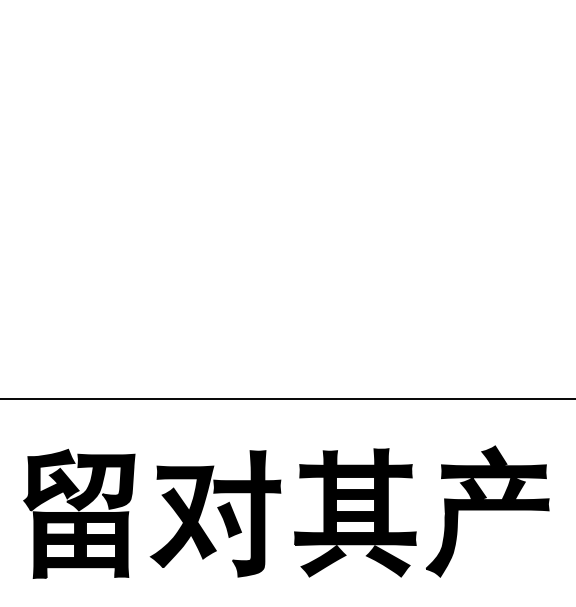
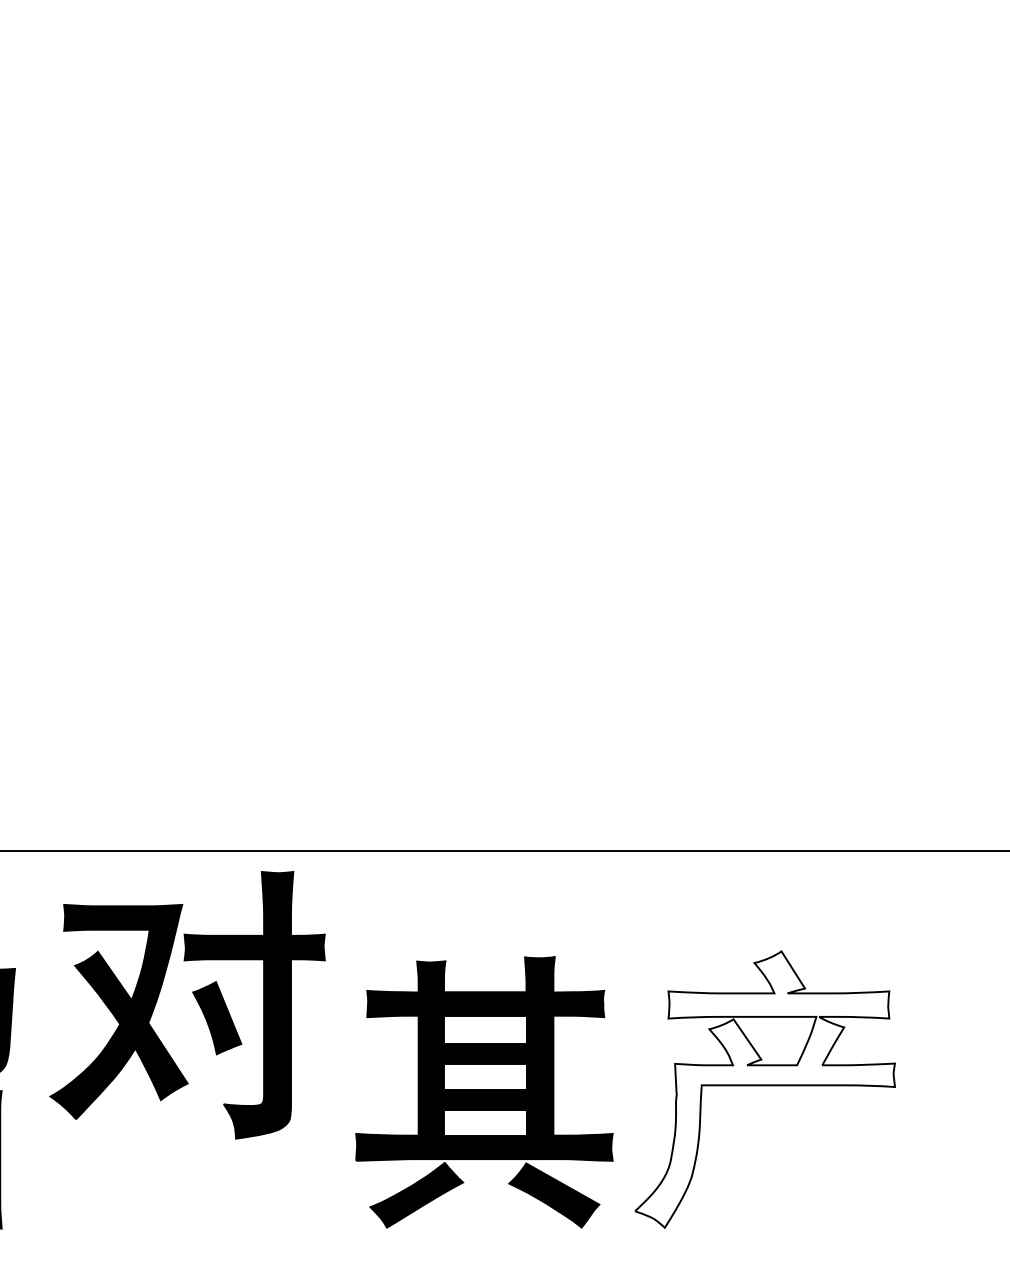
fill: (487, 511) -> (765, 1089), removed
part: (215, 513) -> (187, 1004), moved

